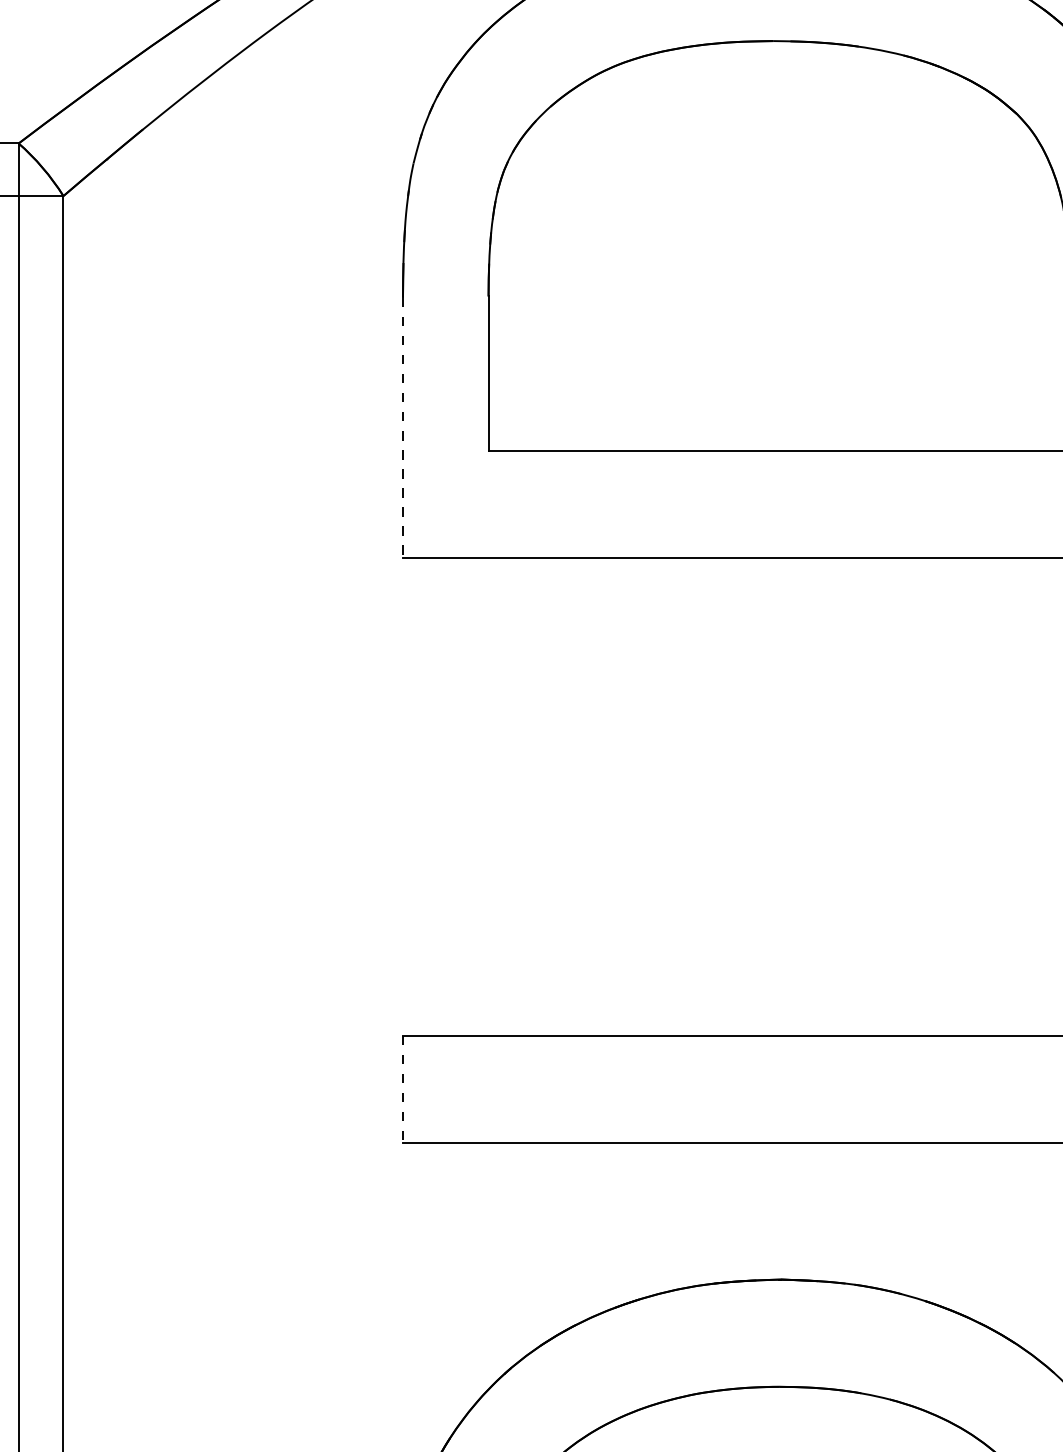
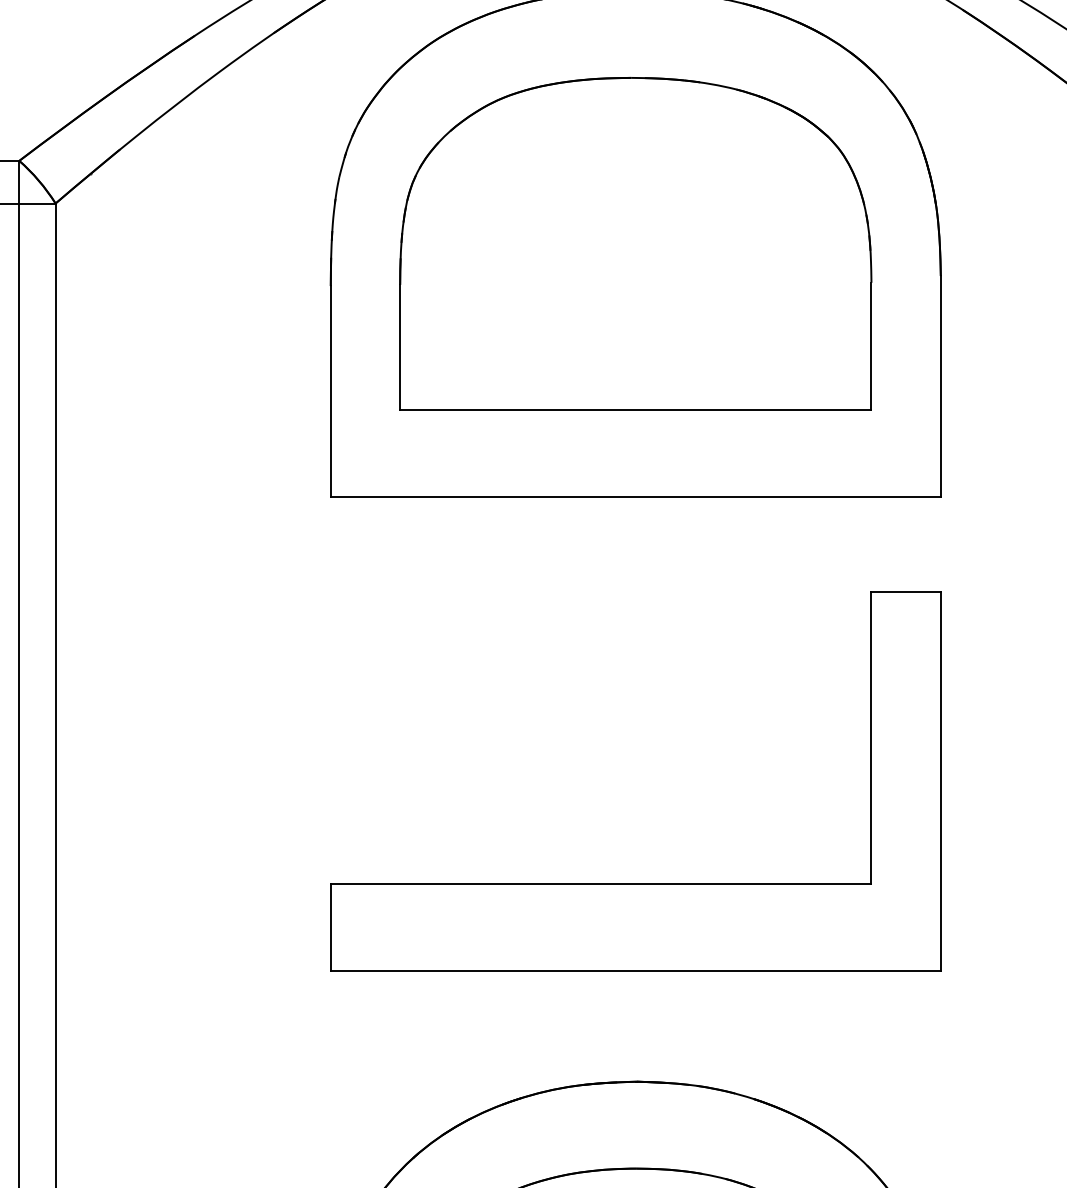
line: (402, 428) -> (330, 391), dashed -> solid
line: (402, 1090) -> (330, 928), dashed -> solid

